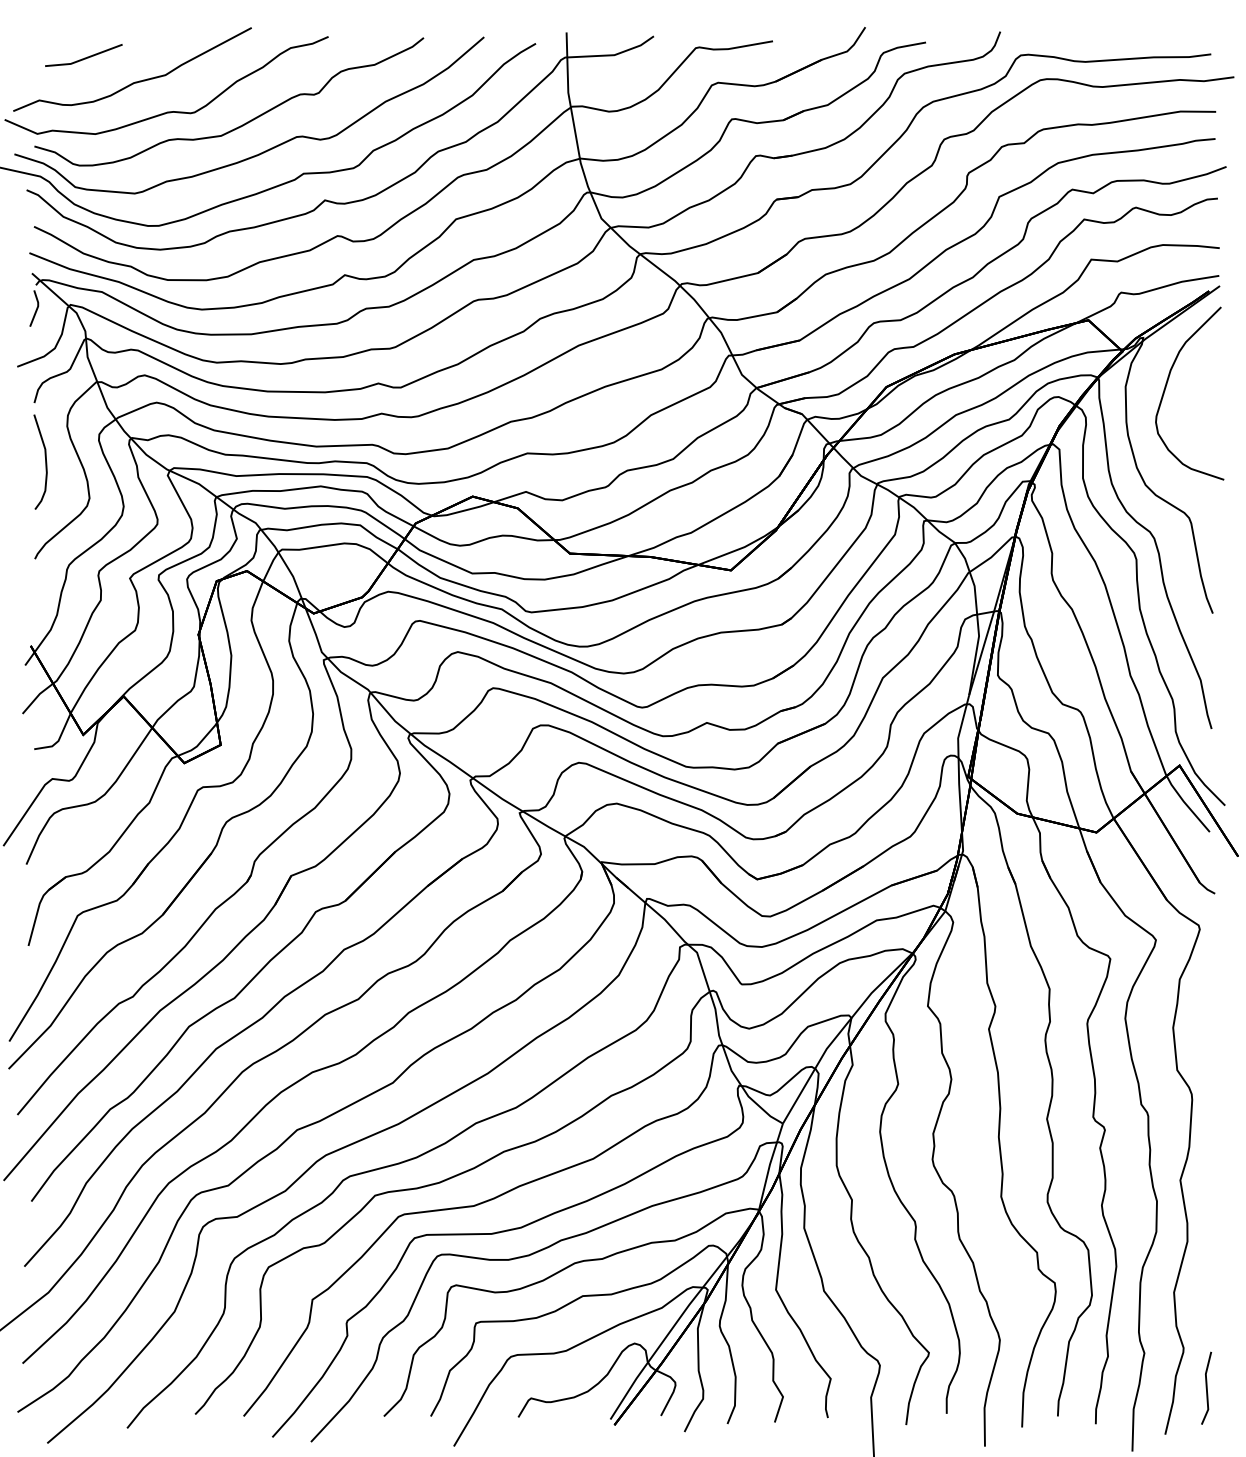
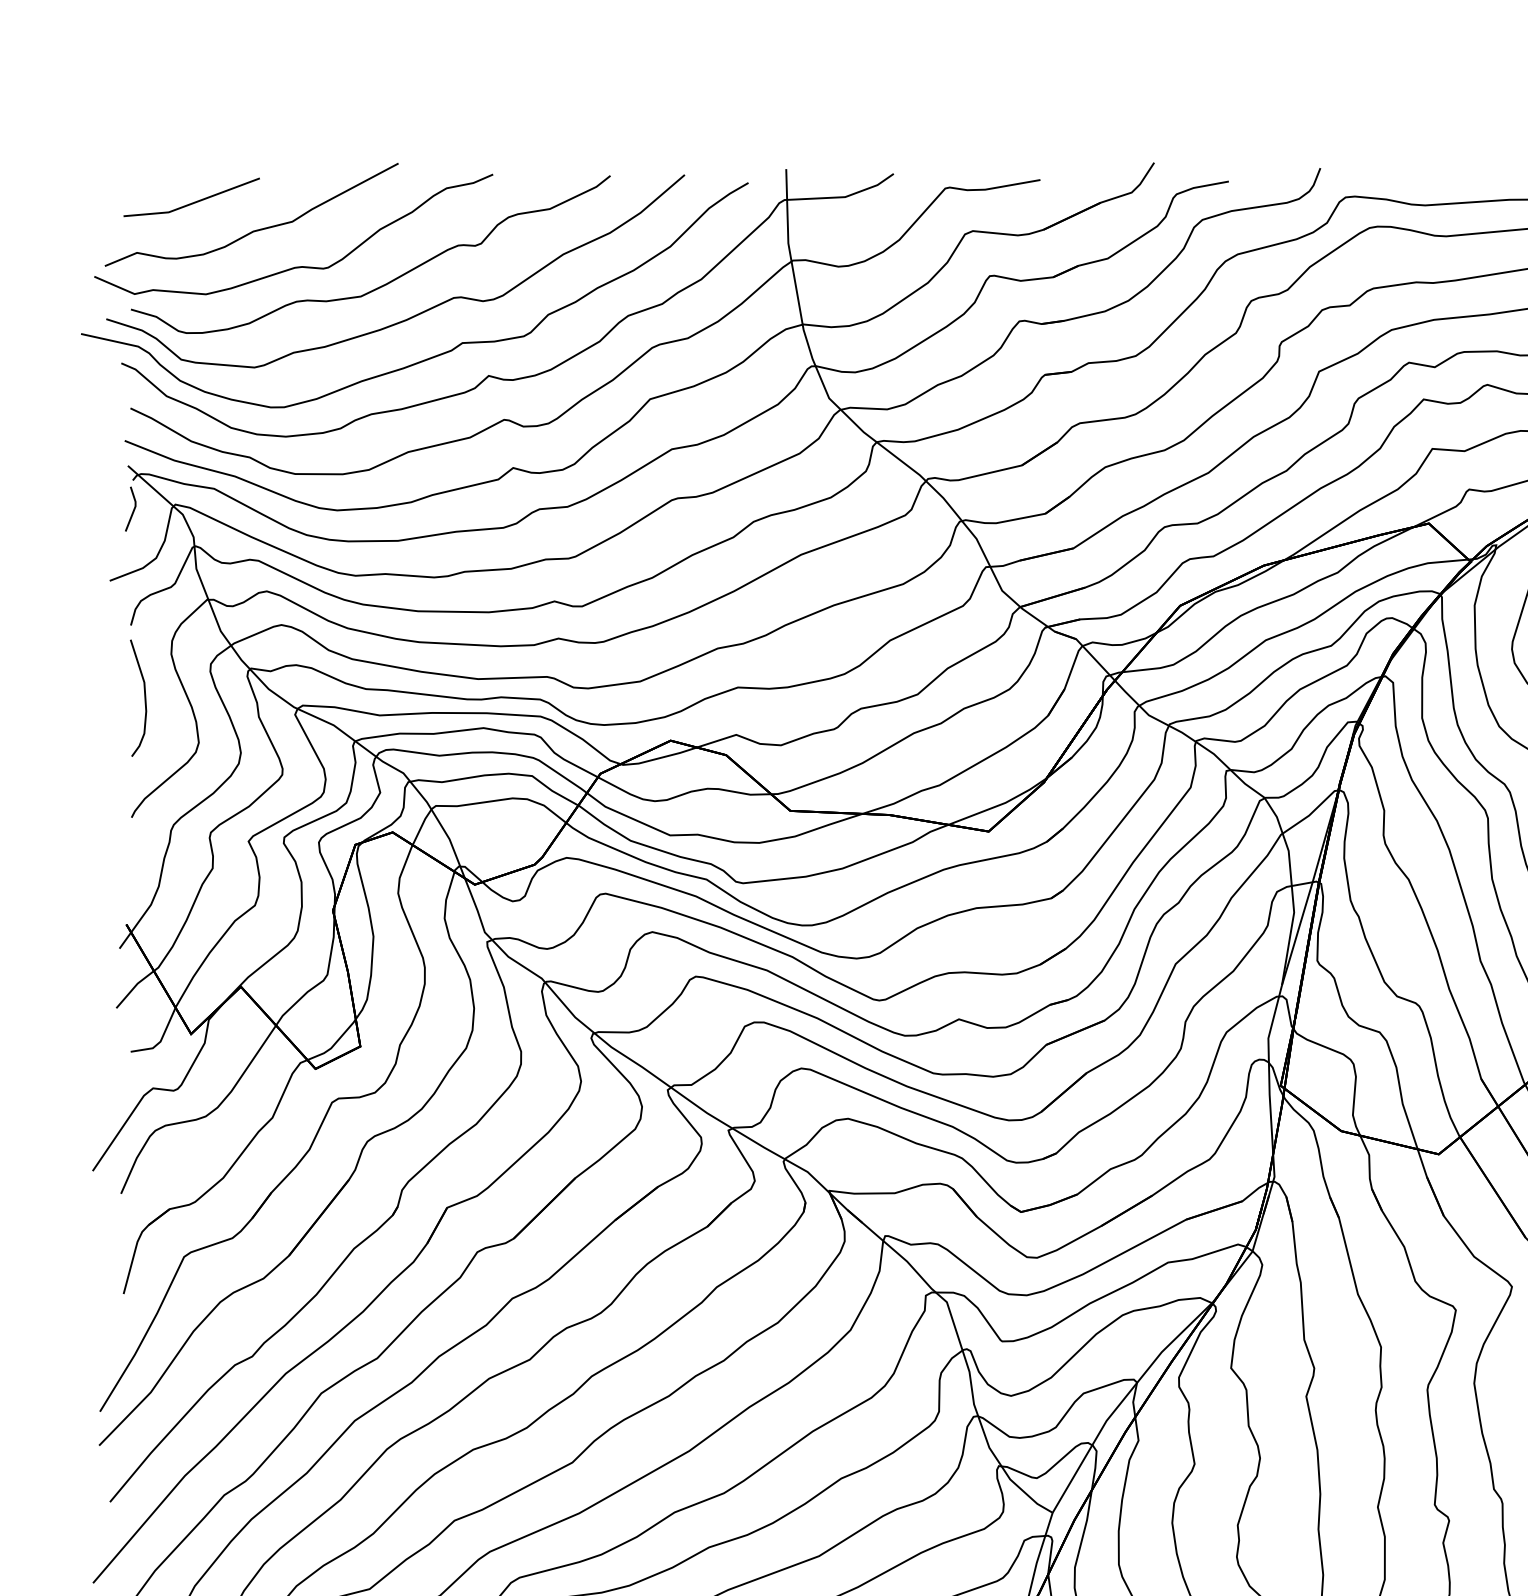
part: (83, 55) -> (191, 197), size x1.43

